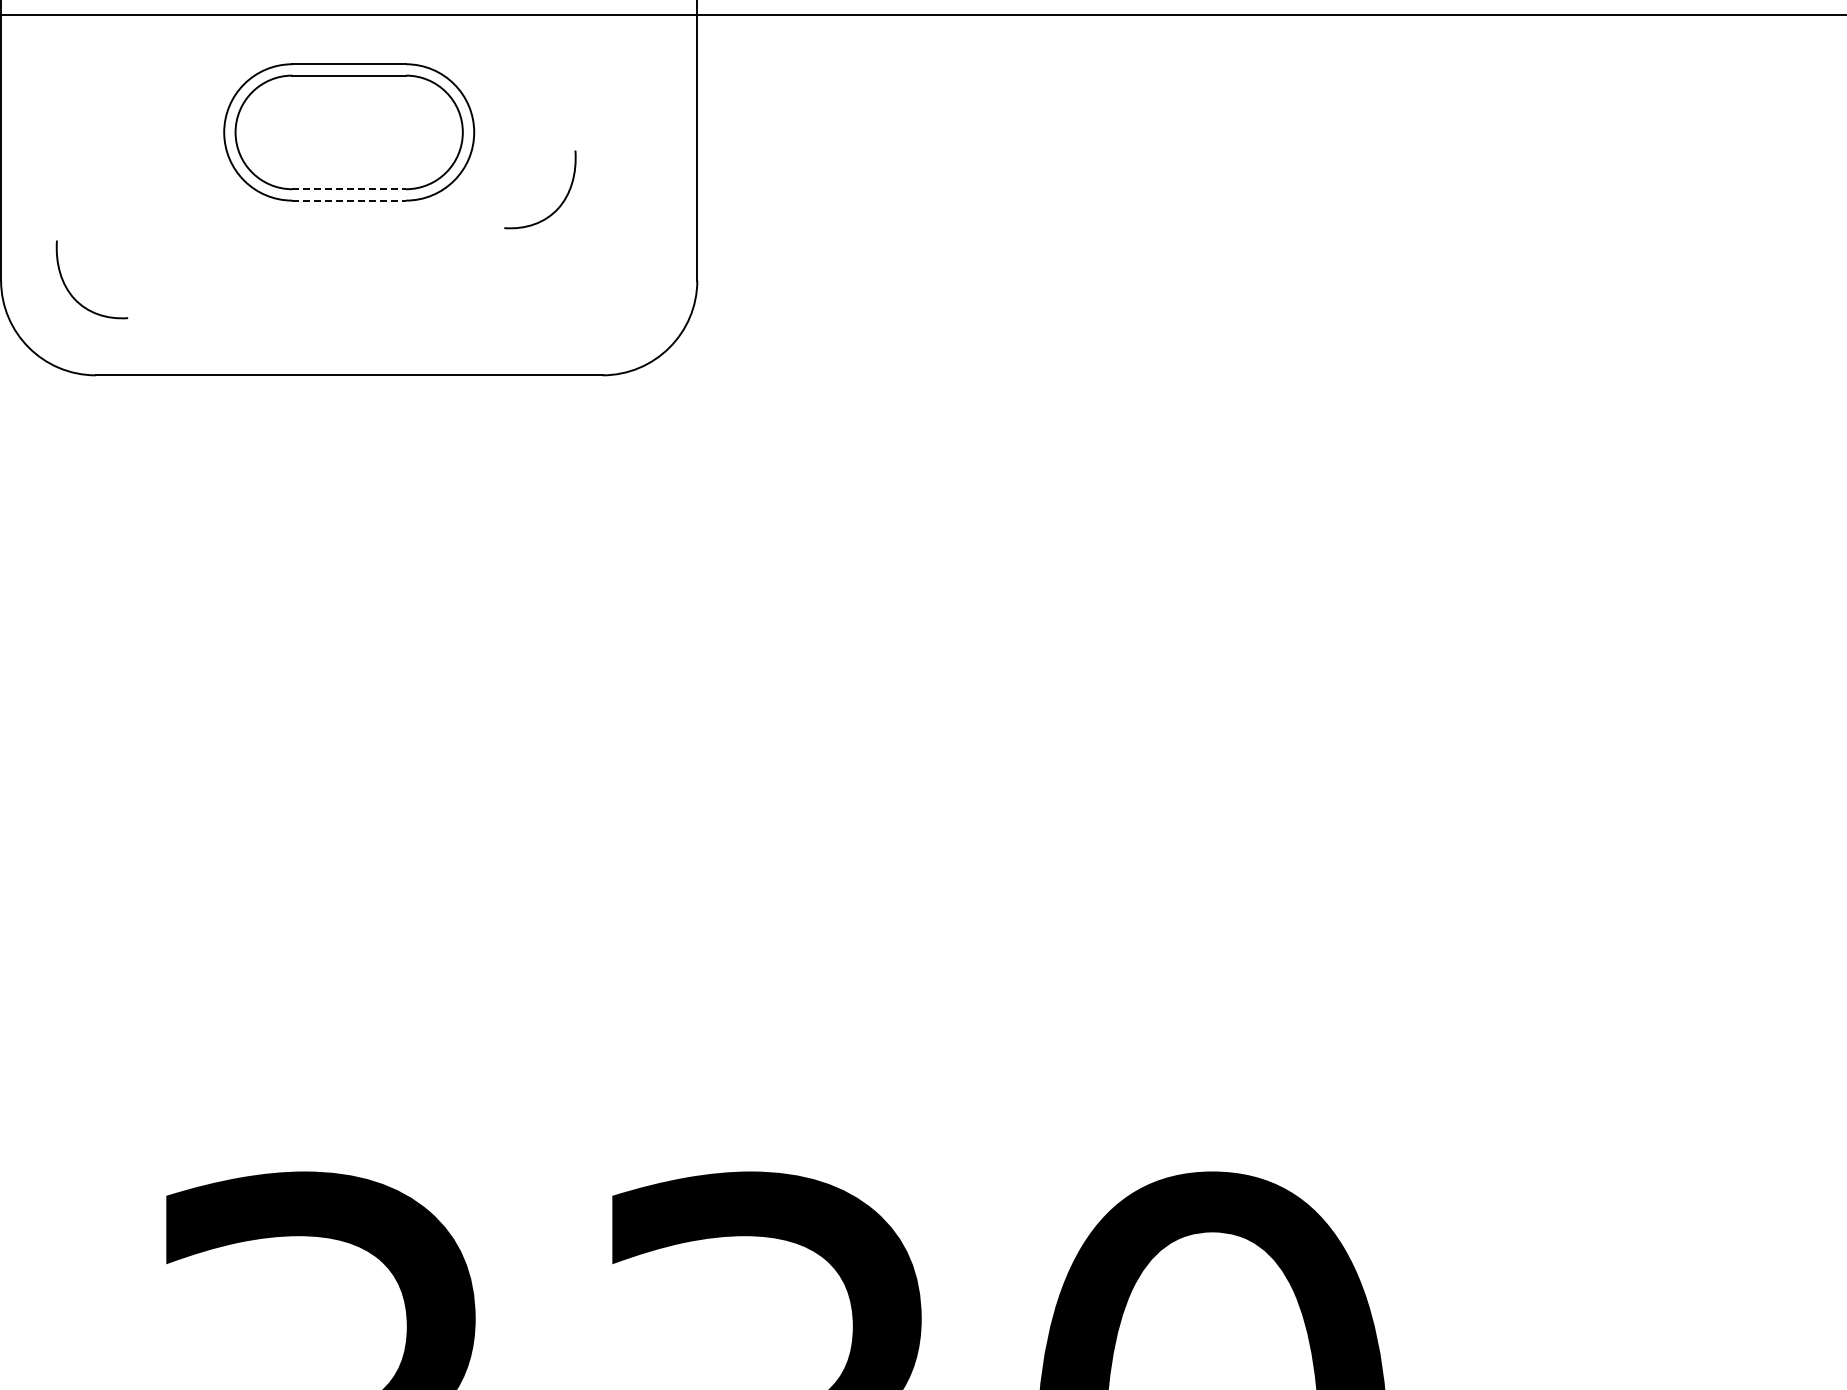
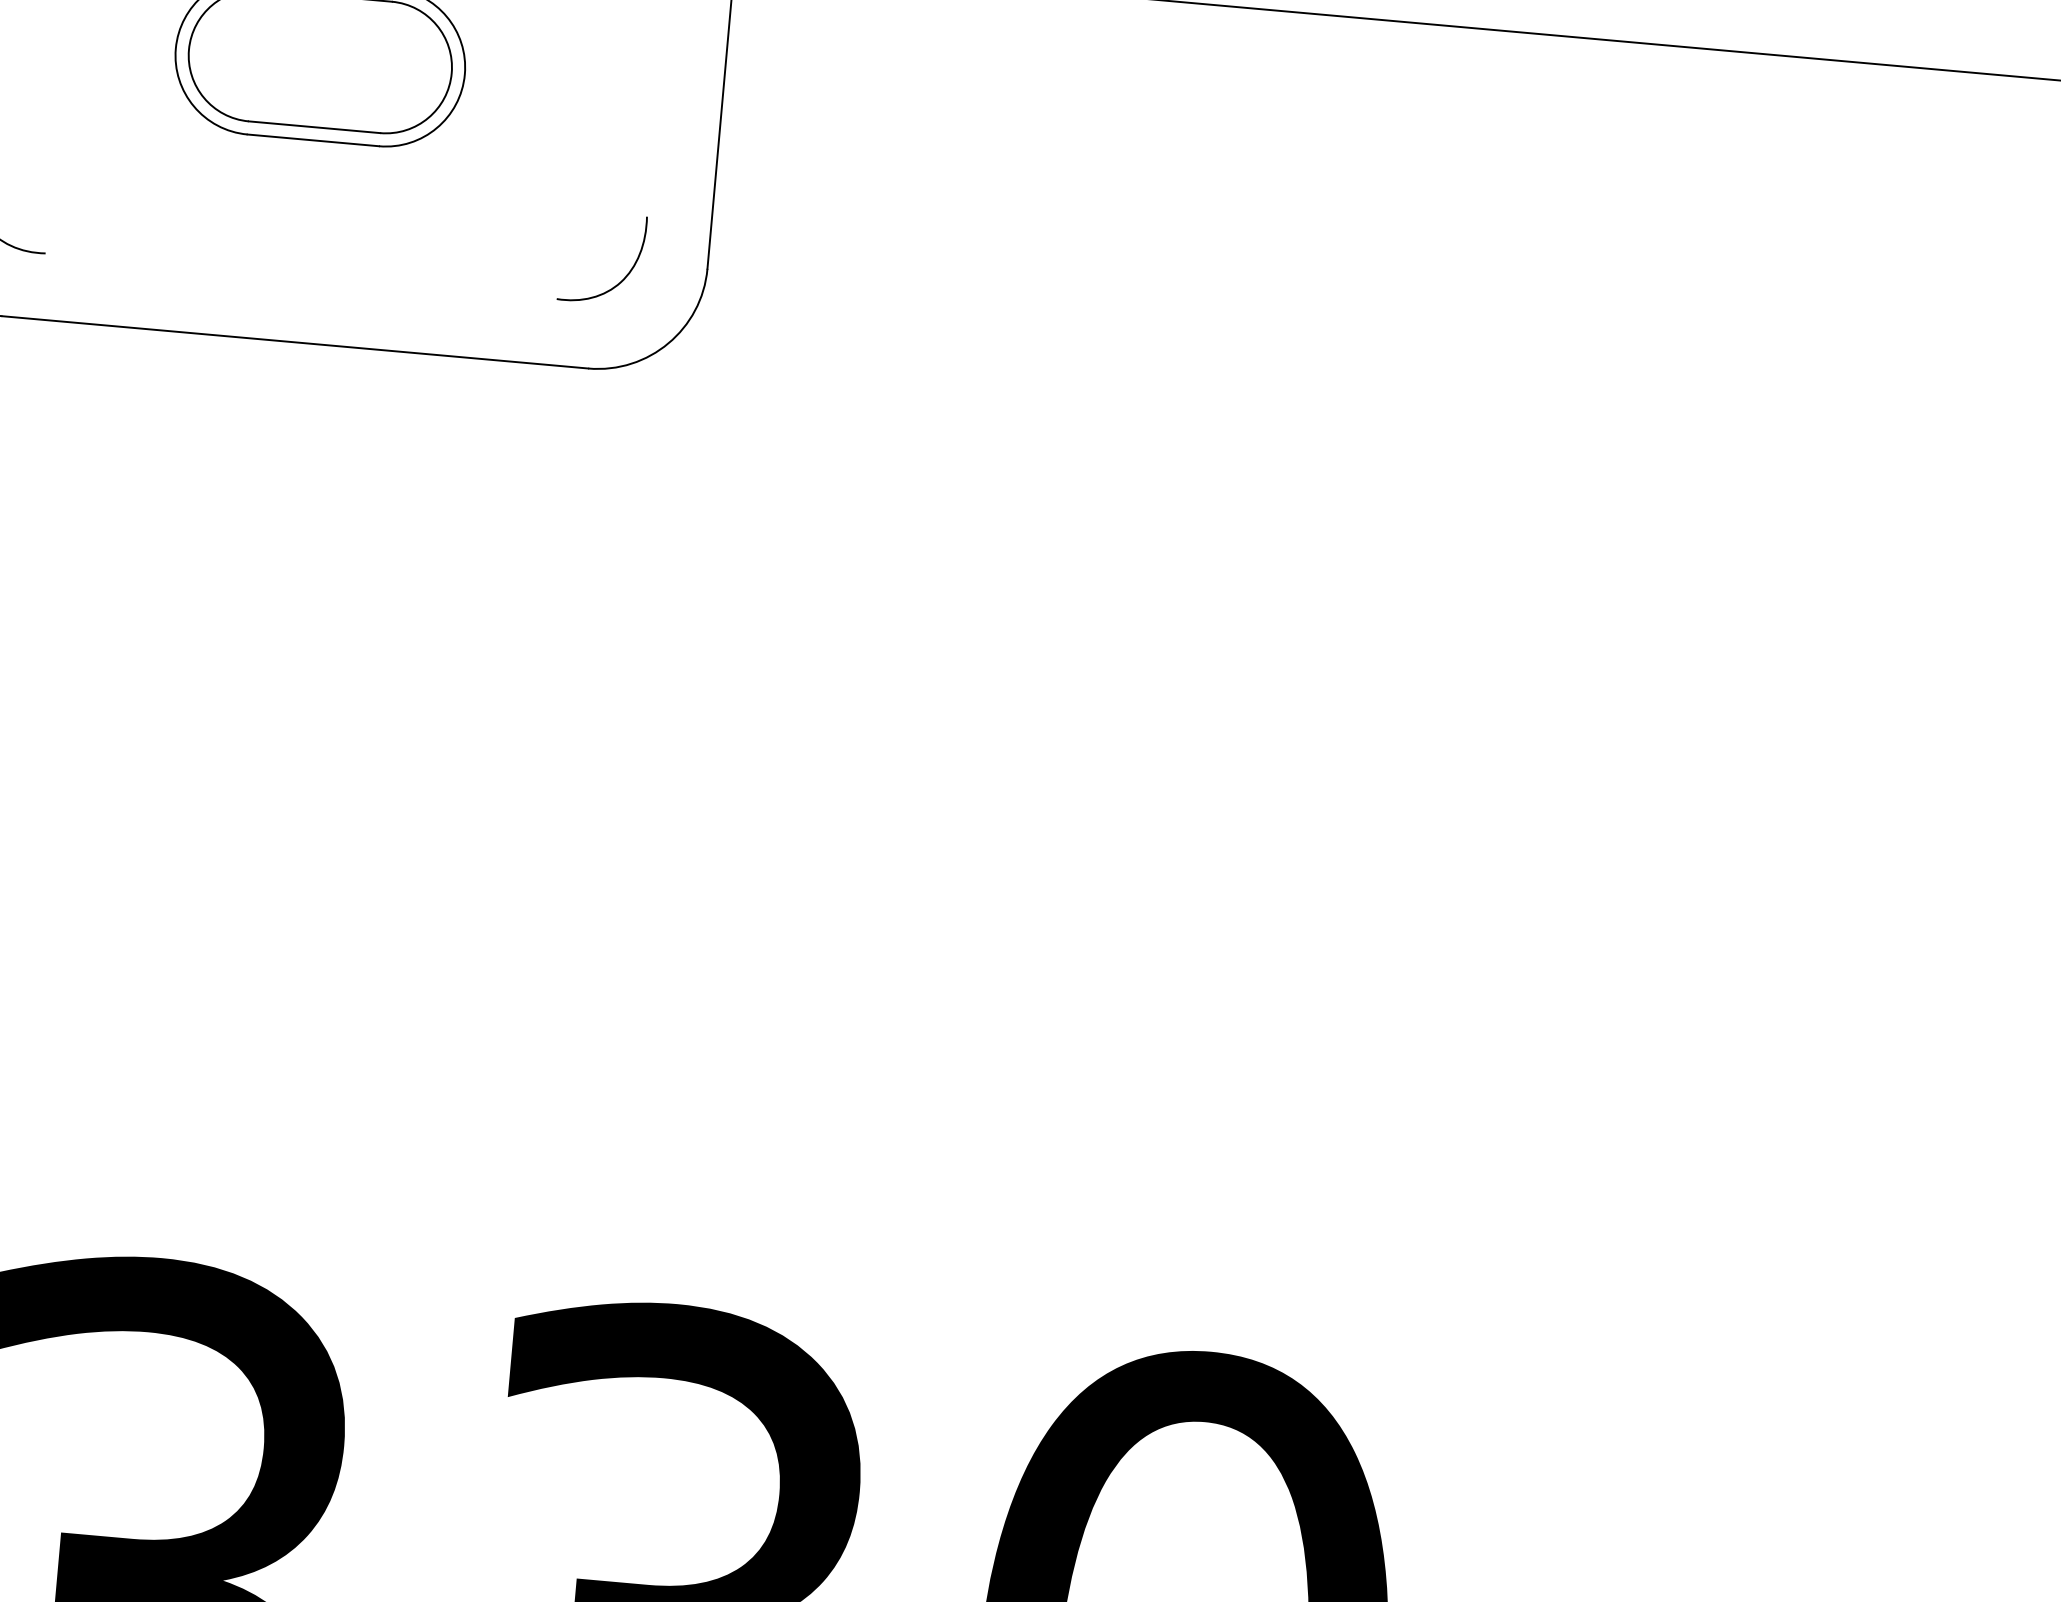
line: (349, 189) -> (314, 127), dashed -> solid
line: (349, 200) -> (313, 140), dashed -> solid
curve: (561, 202) -> (625, 275), moved

